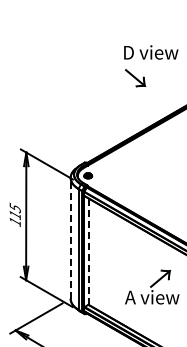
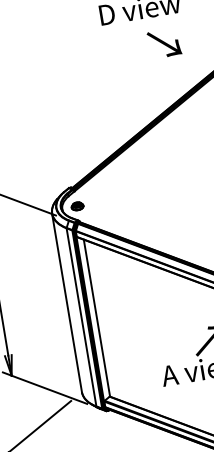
text: (135, 78) -> (164, 44), moved
line: (70, 237) -> (66, 301), dashed -> solid
line: (88, 251) -> (96, 317), dashed -> solid

